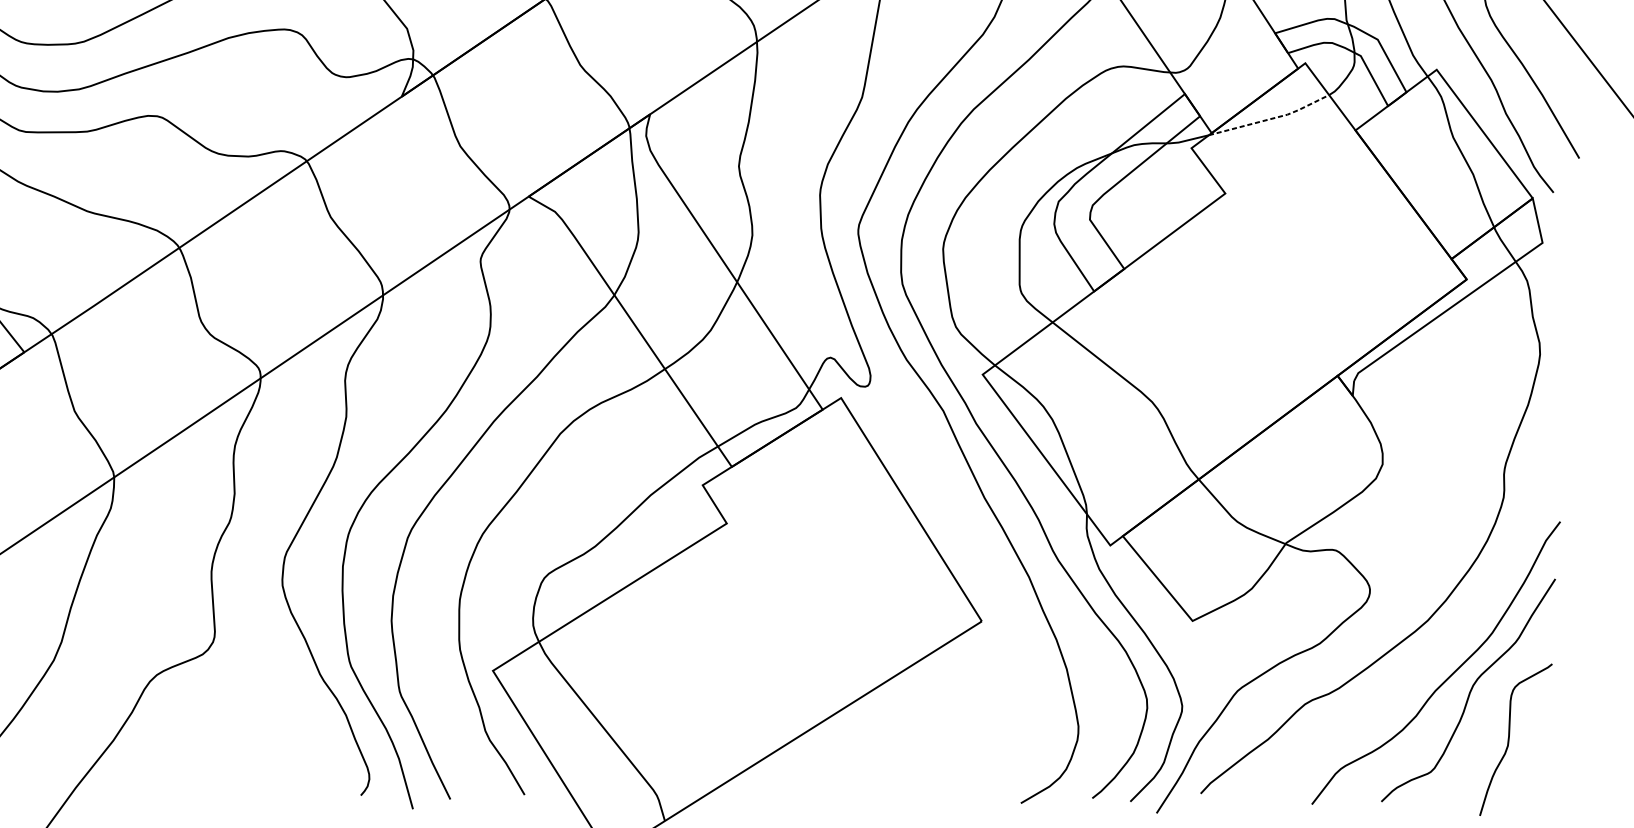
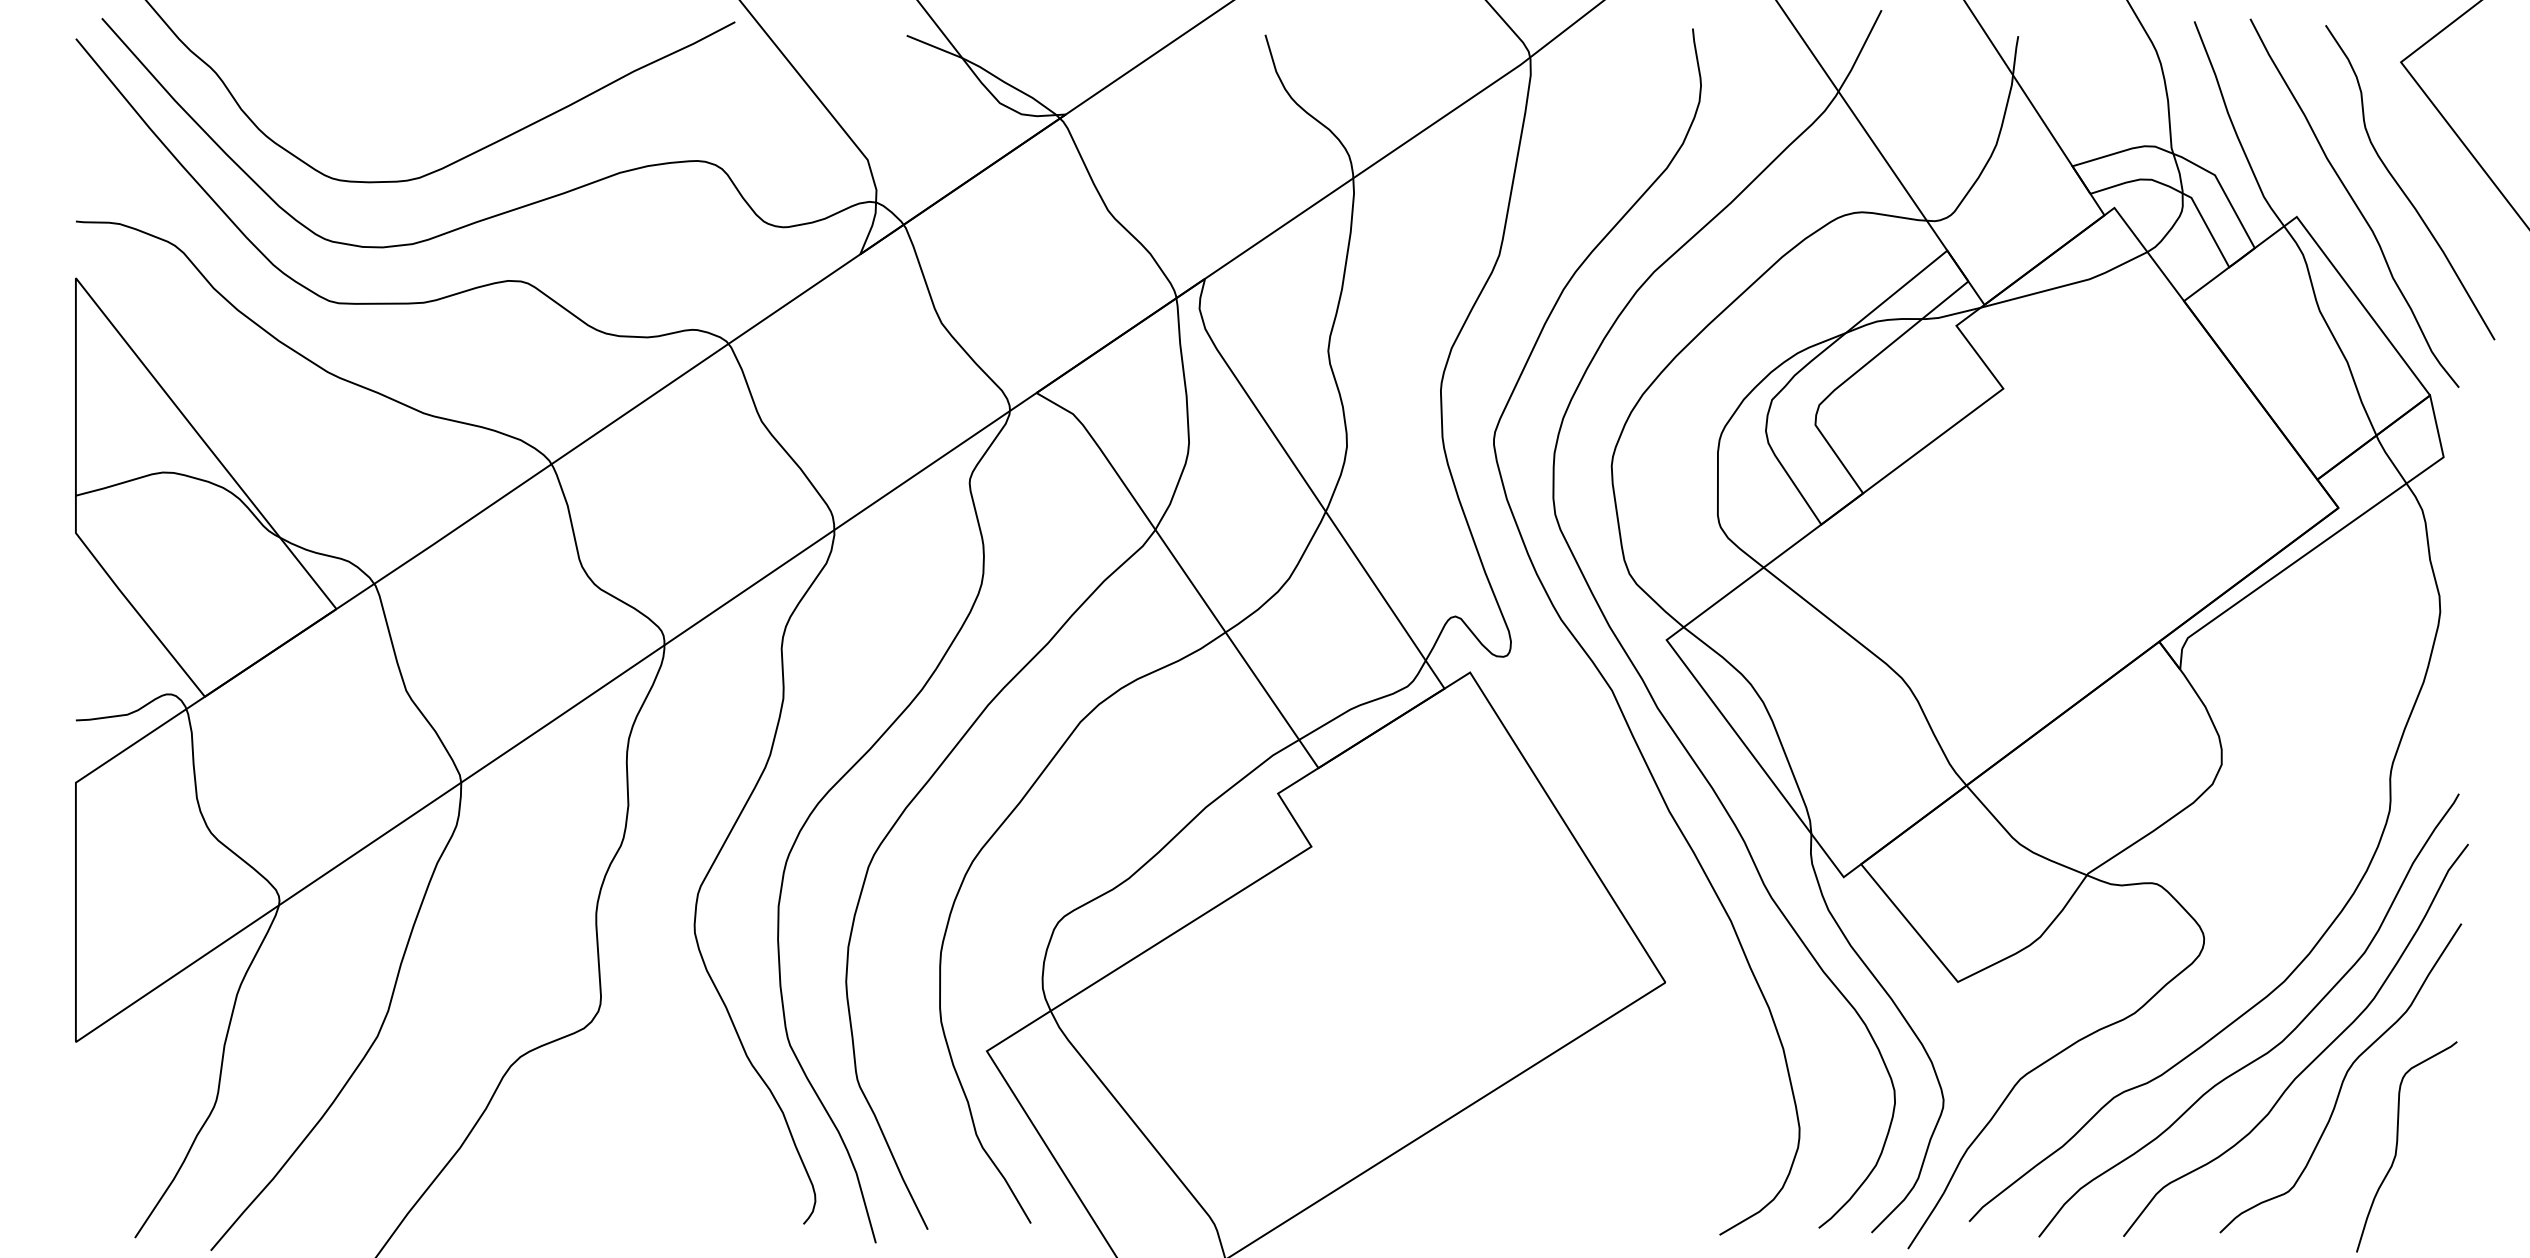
line: (1271, 119) -> (2067, 285), dashed -> solid
curve: (1419, 668) -> (2272, 1047), added

